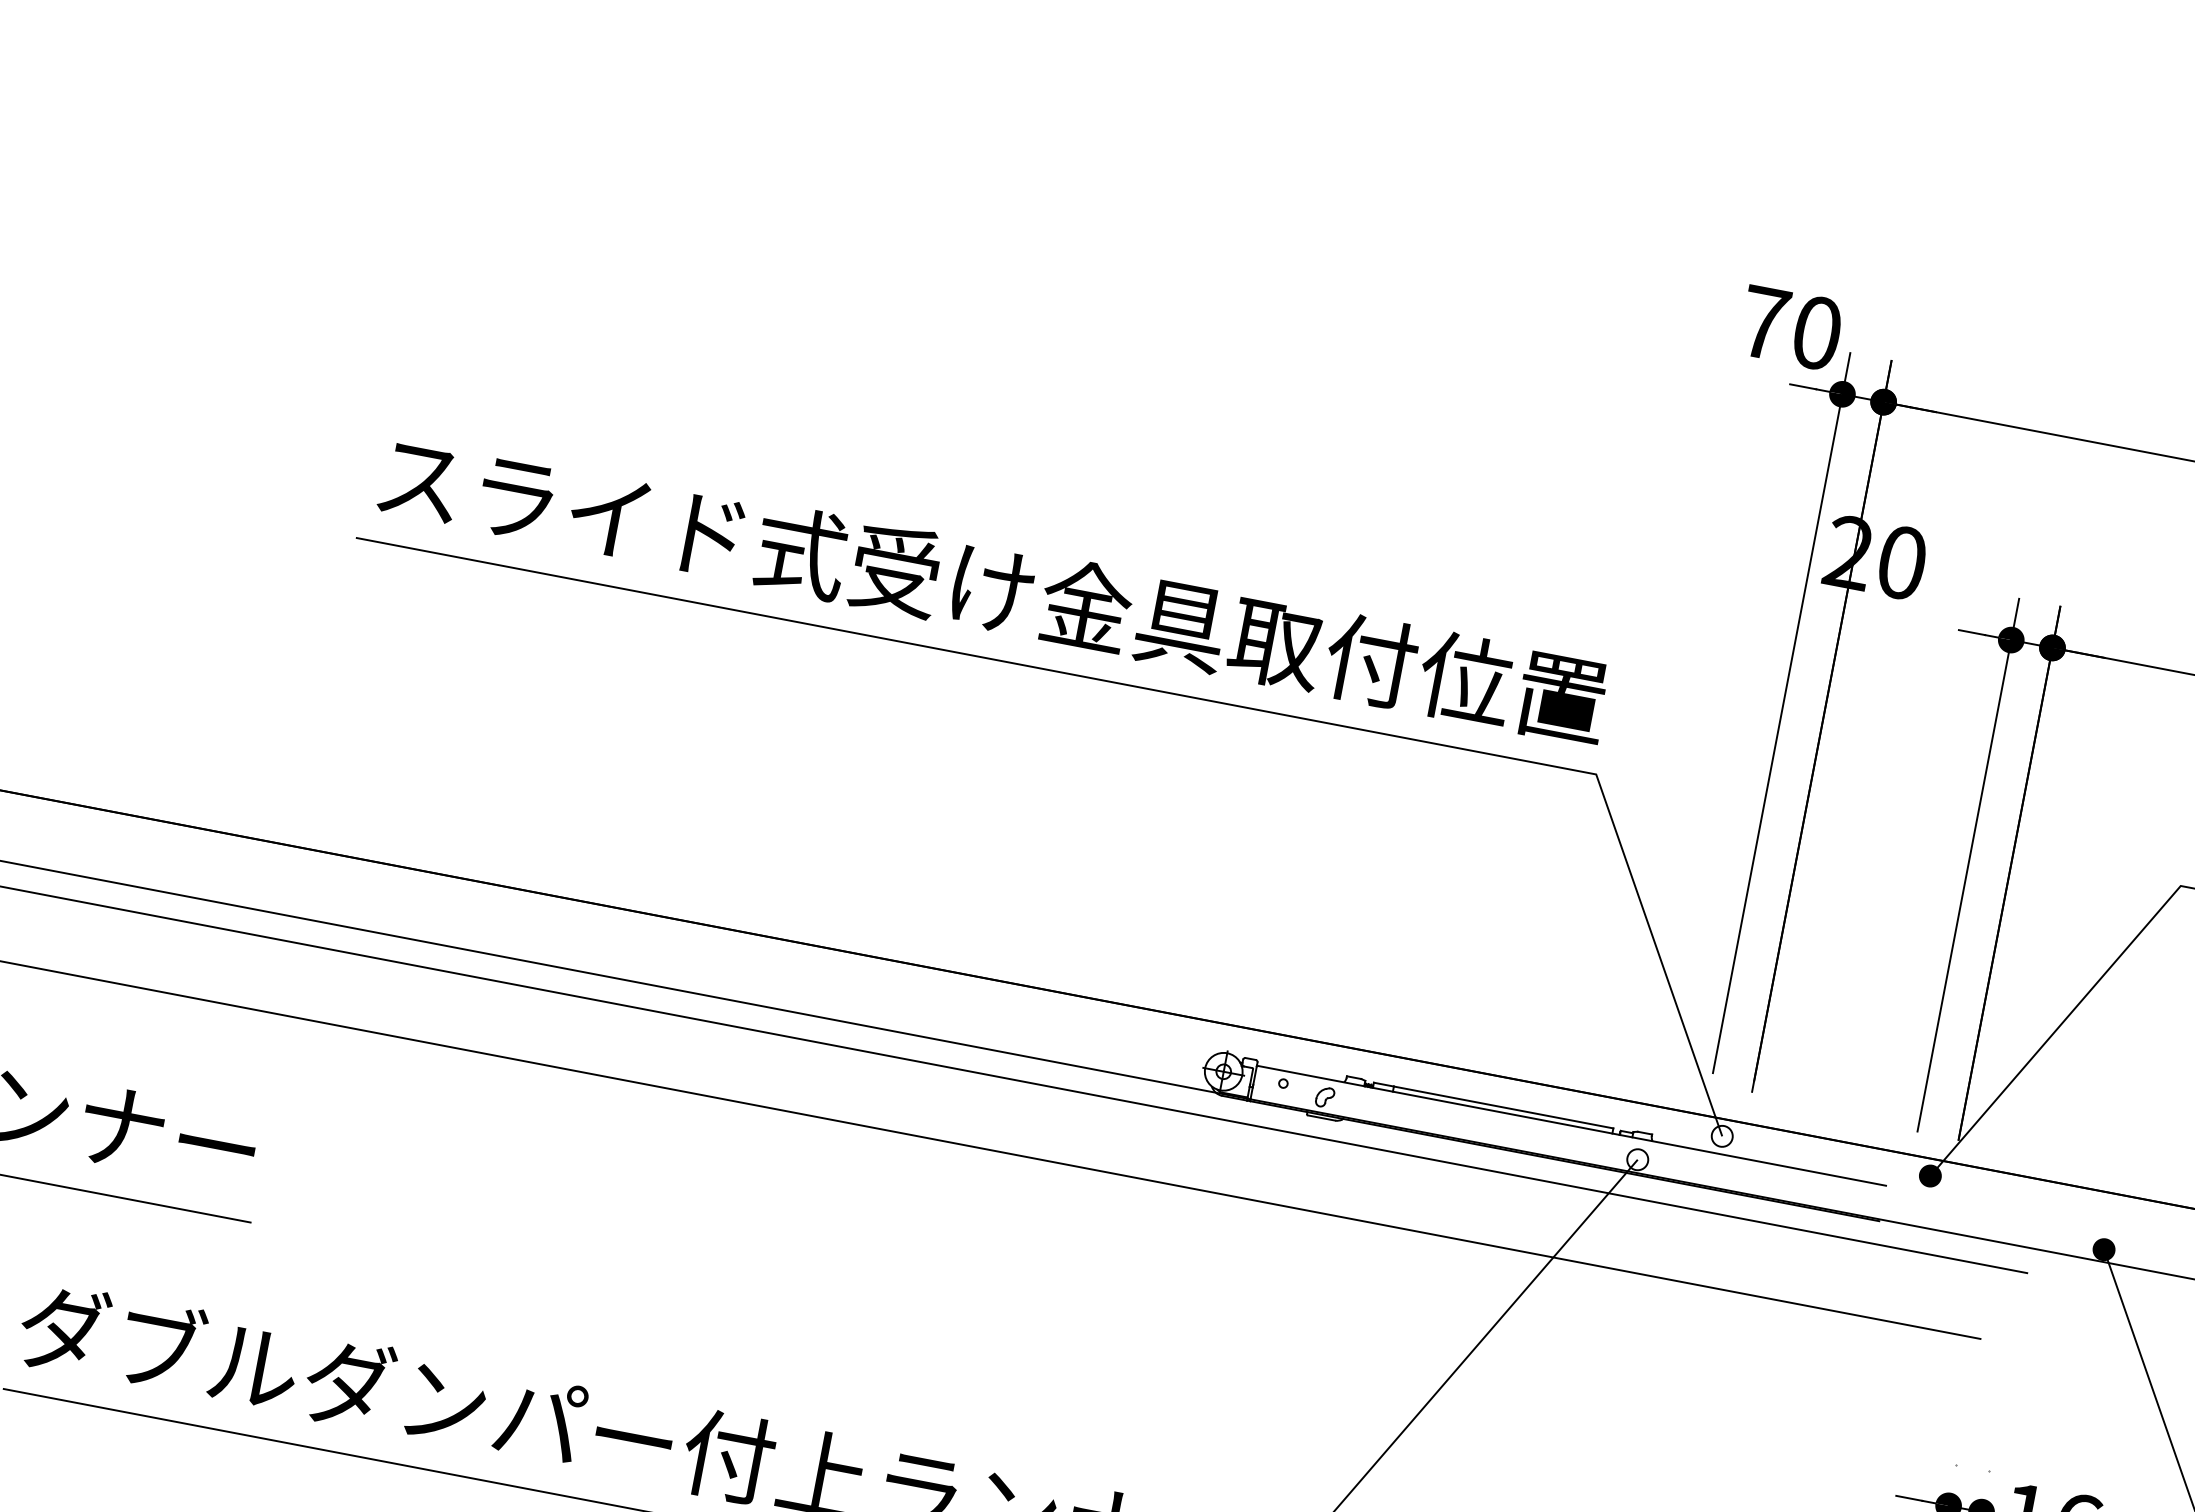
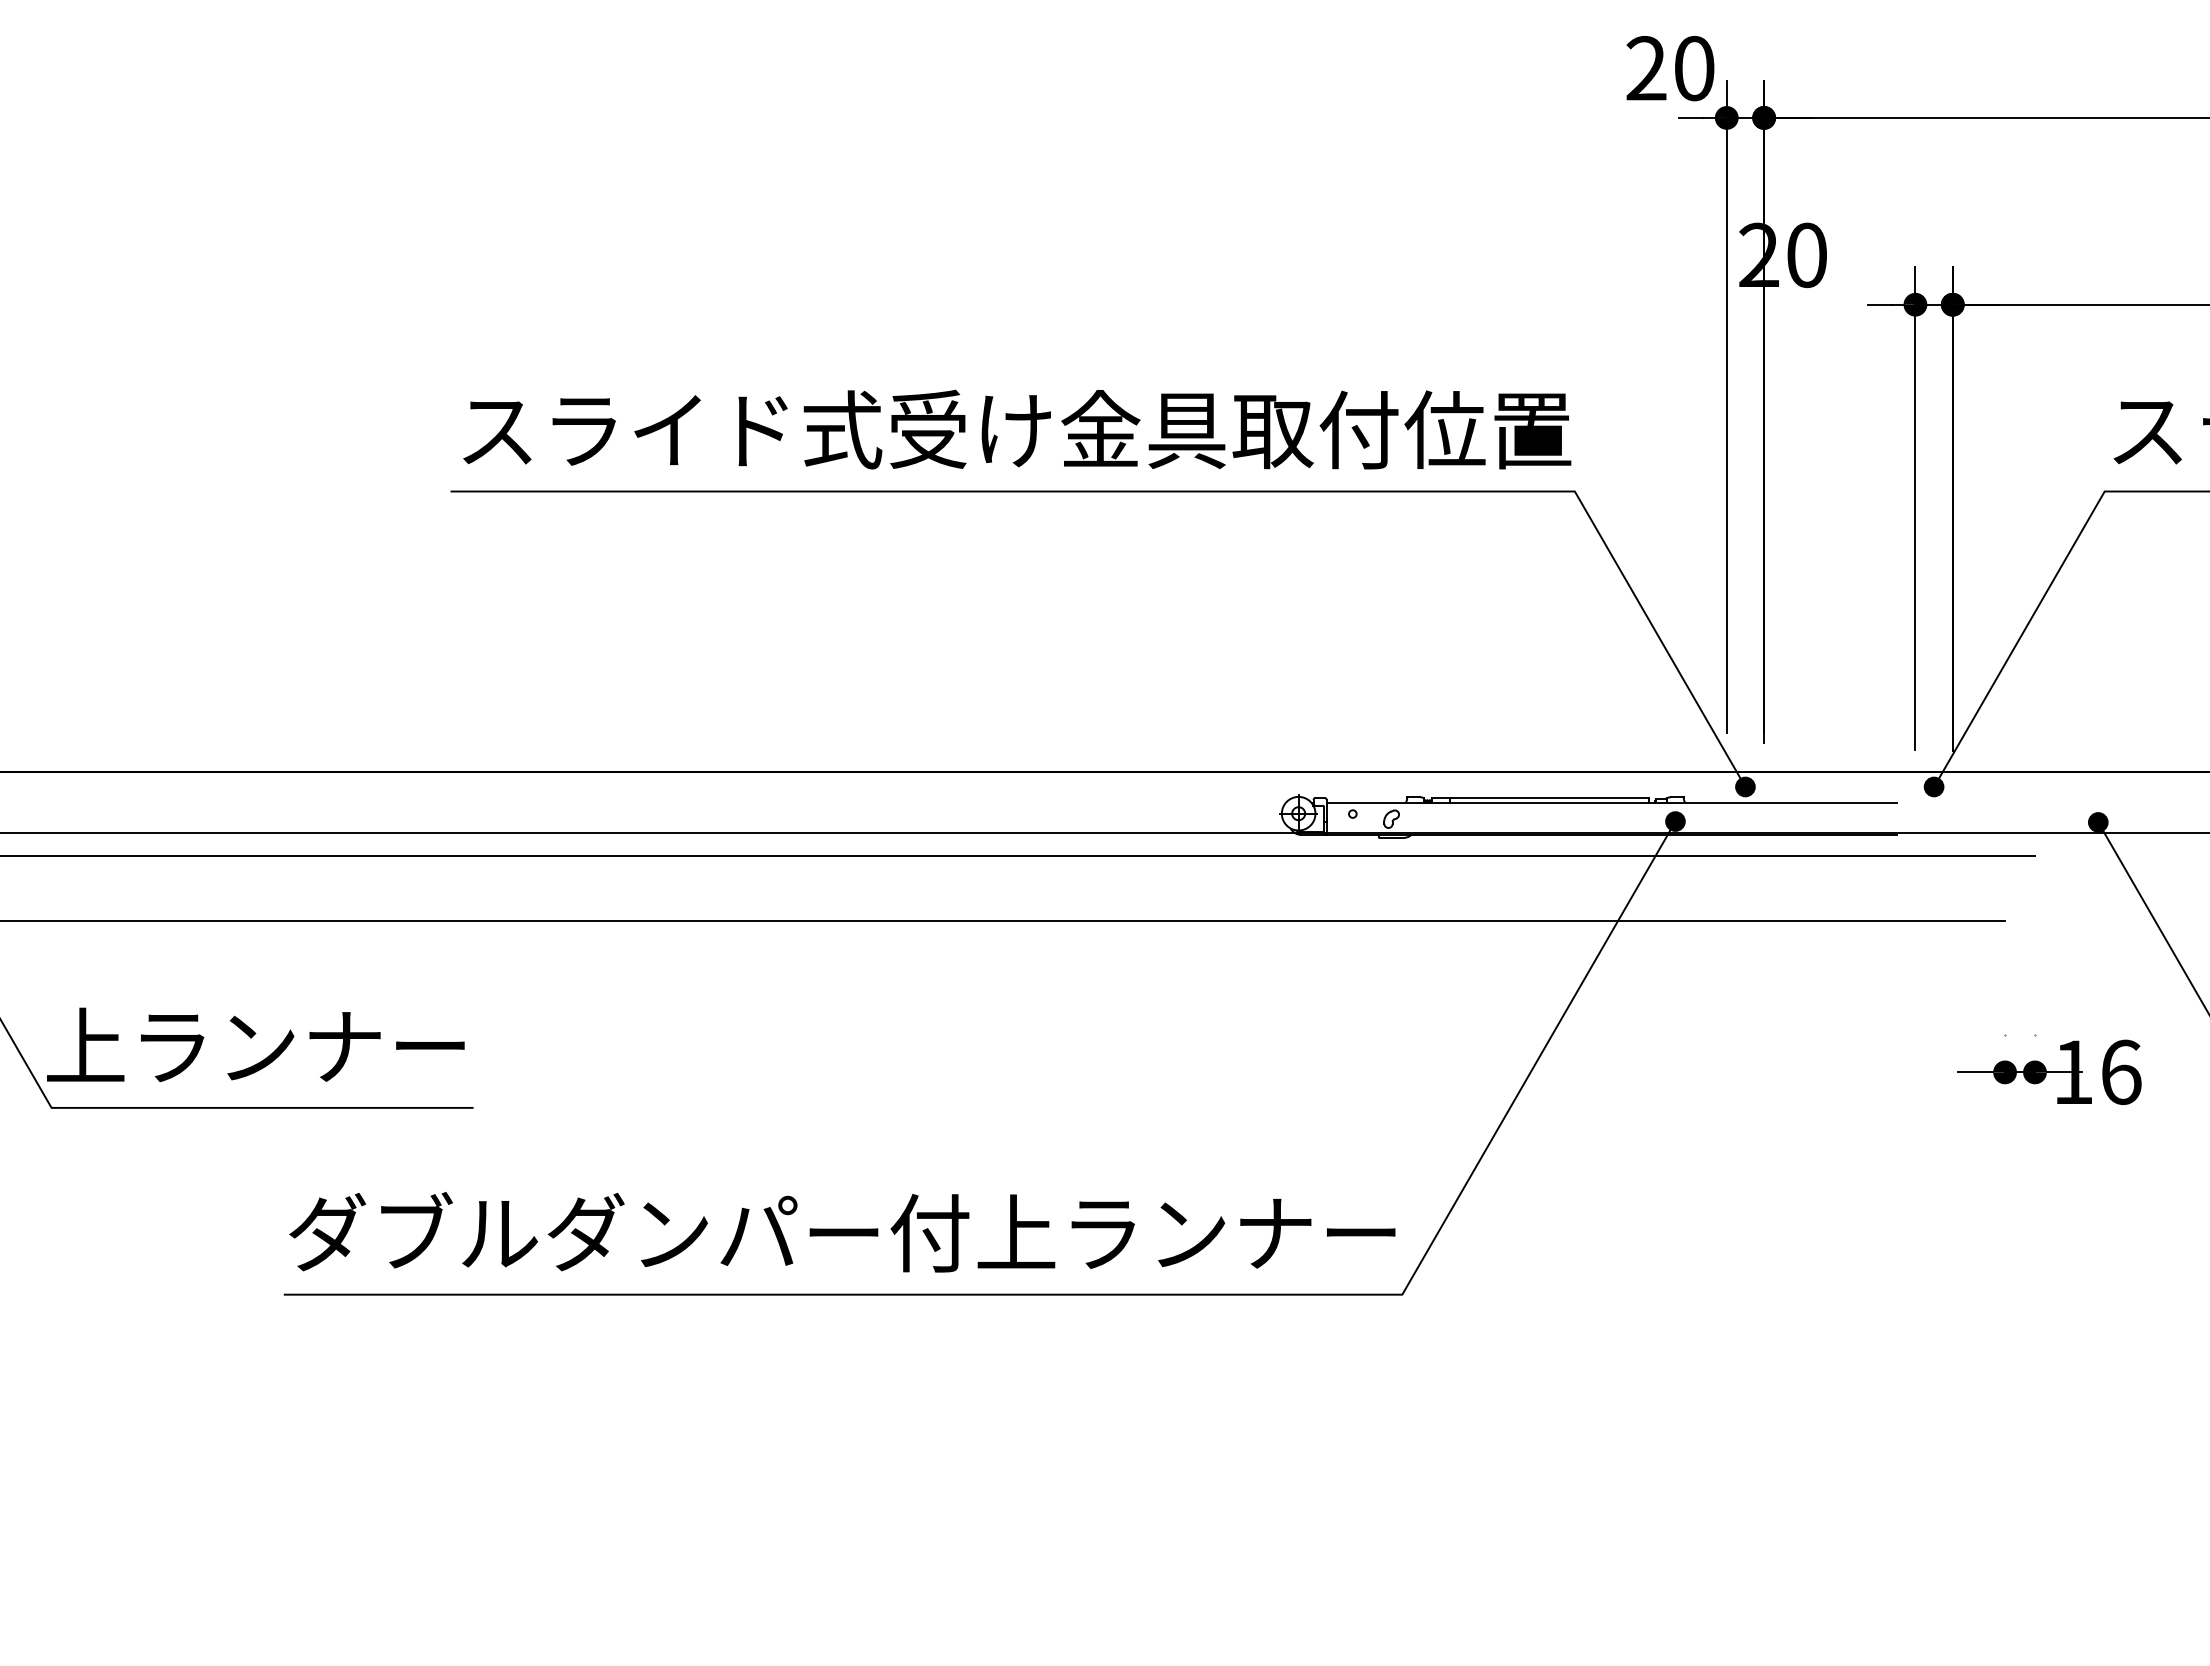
text: (1764, 322) -> (1646, 68), 70 -> 20
fill: (1722, 1135) -> (1745, 786), added
fill: (1637, 1159) -> (1675, 821), added

